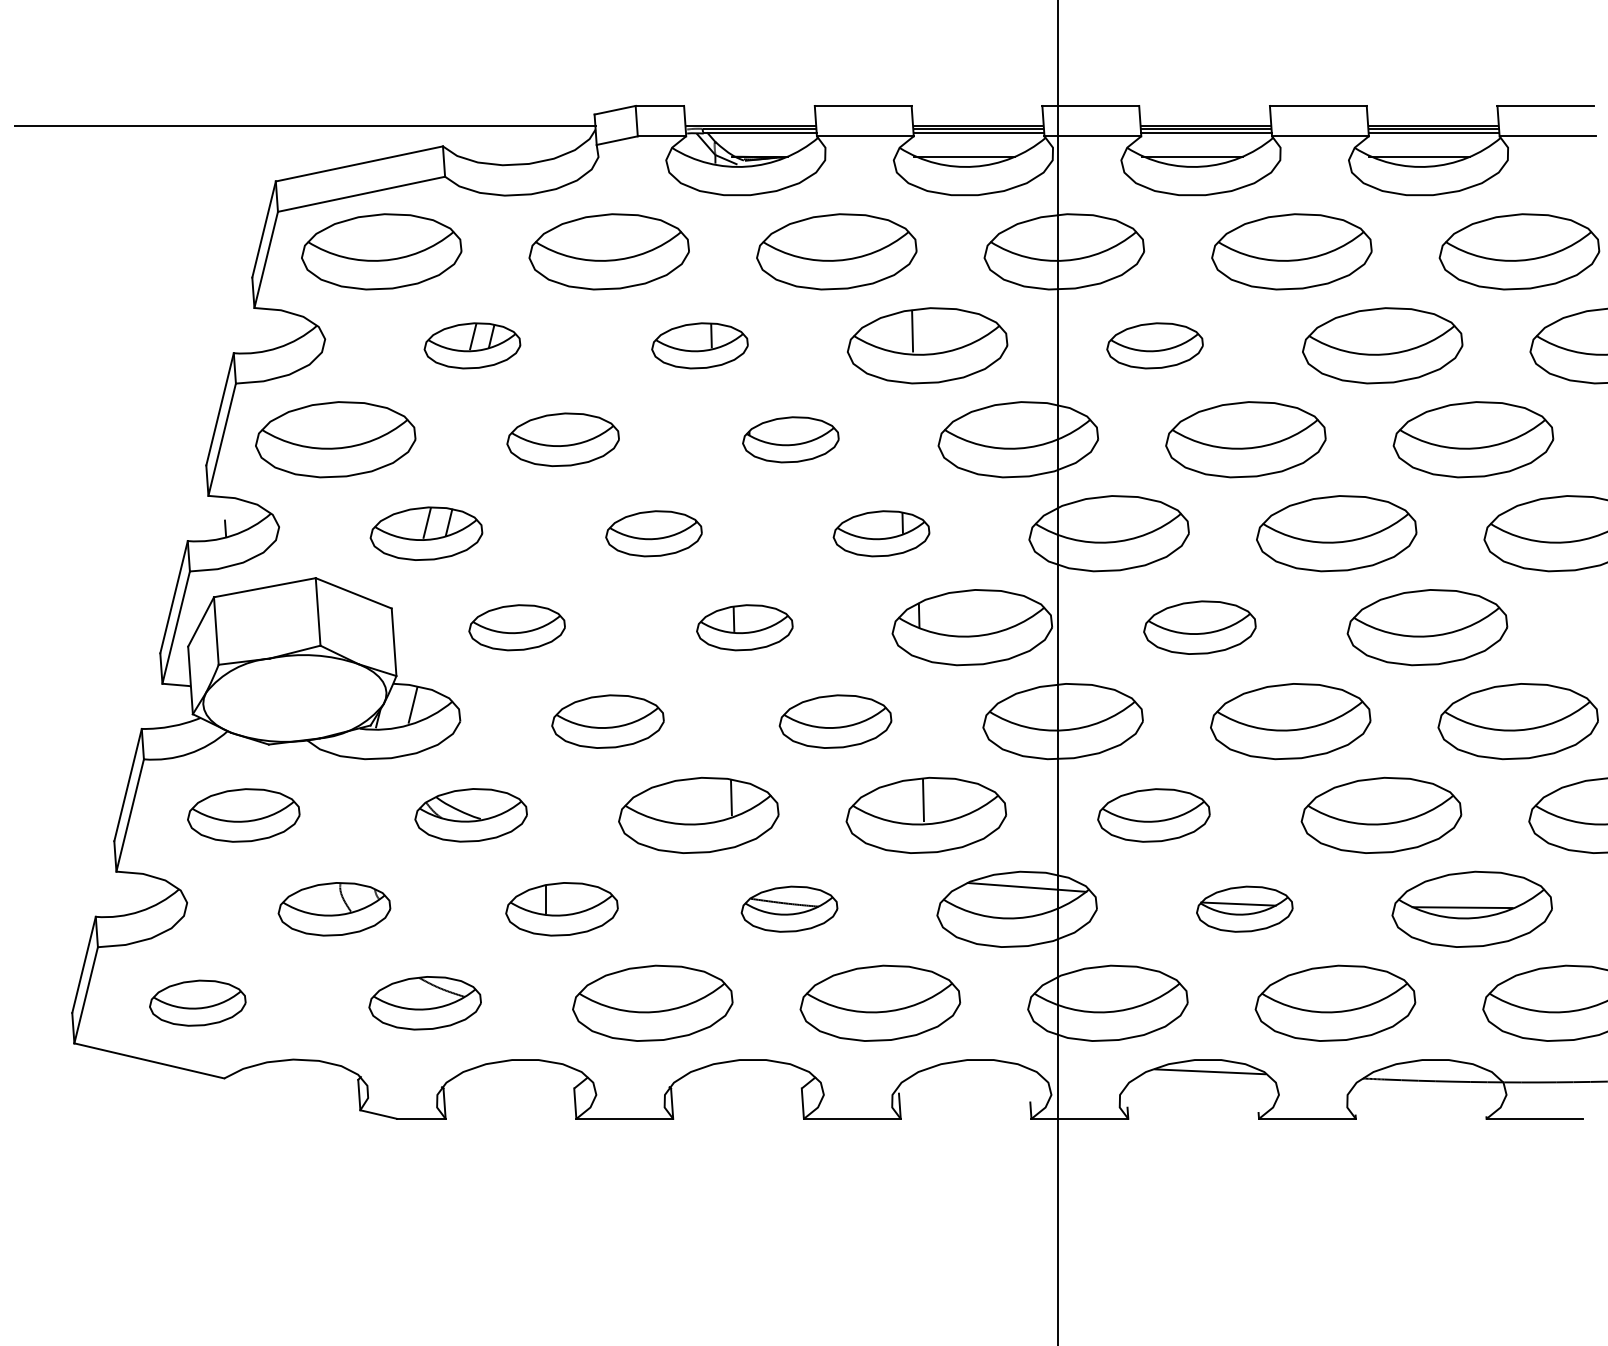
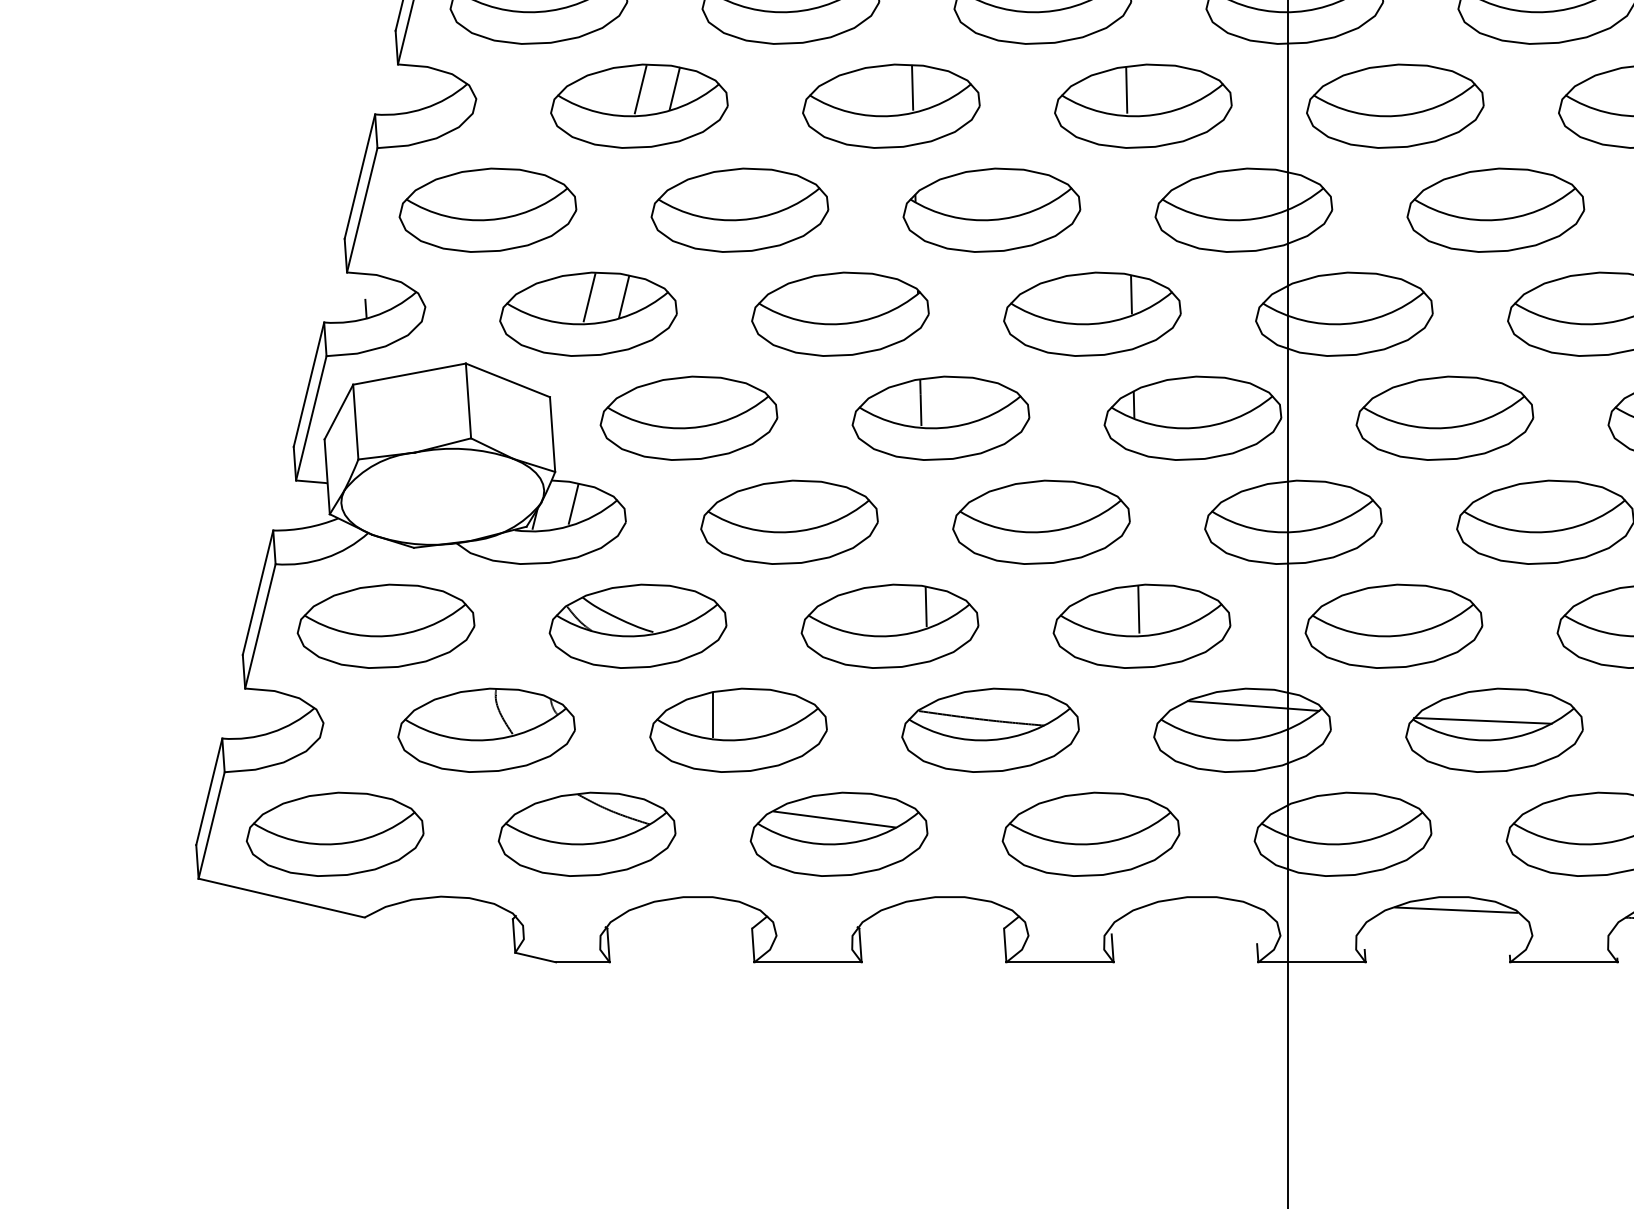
part: (472, 345) -> (639, 105), size x1.67
part: (699, 345) -> (890, 105), size x1.67
part: (1154, 345) -> (1394, 105), size x1.67
part: (562, 439) -> (739, 210), size x1.43
part: (790, 439) -> (991, 210), size x1.67
part: (426, 533) -> (588, 314), size x1.43
part: (653, 533) -> (839, 314), size x1.67
part: (881, 533) -> (1092, 314), size x1.67
part: (516, 627) -> (688, 418), size x1.67
part: (744, 627) -> (940, 418), size x1.67
part: (1199, 627) -> (1444, 418), size x1.43
part: (607, 721) -> (788, 522), size x1.43
part: (835, 721) -> (1041, 522), size x1.43
part: (470, 814) -> (637, 625), size x1.43
part: (243, 815) -> (385, 626), size x1.43
part: (1153, 815) -> (1393, 626), size x1.43
part: (334, 908) -> (486, 729), size x1.43
part: (561, 908) -> (737, 729), size x1.43
part: (789, 908) -> (990, 729), size x1.67
part: (1244, 908) -> (1494, 729), size x1.67
line: (648, 989) -> (834, 819), added
part: (197, 1002) -> (334, 833), size x1.67
part: (424, 1002) -> (586, 833), size x1.43

